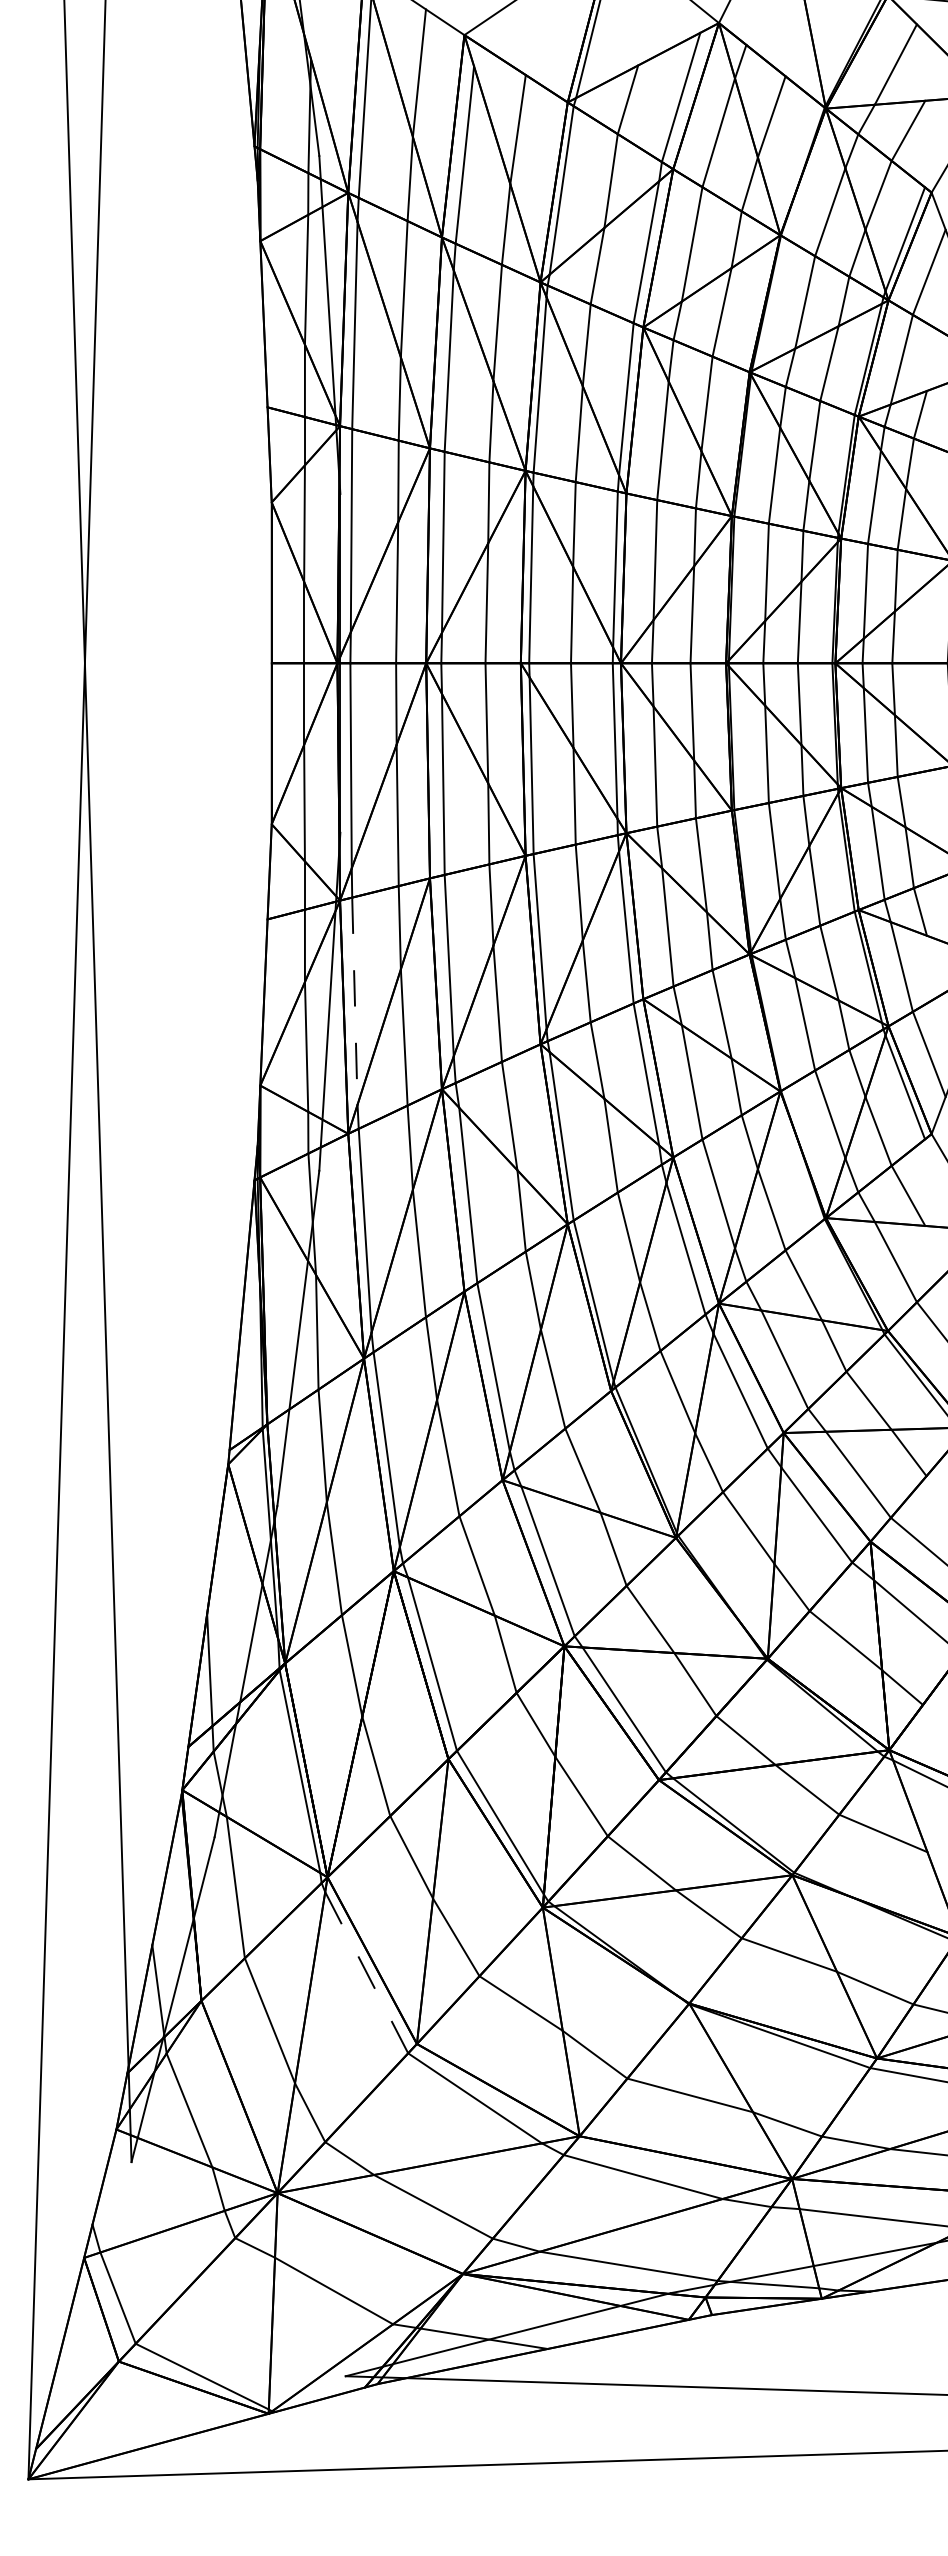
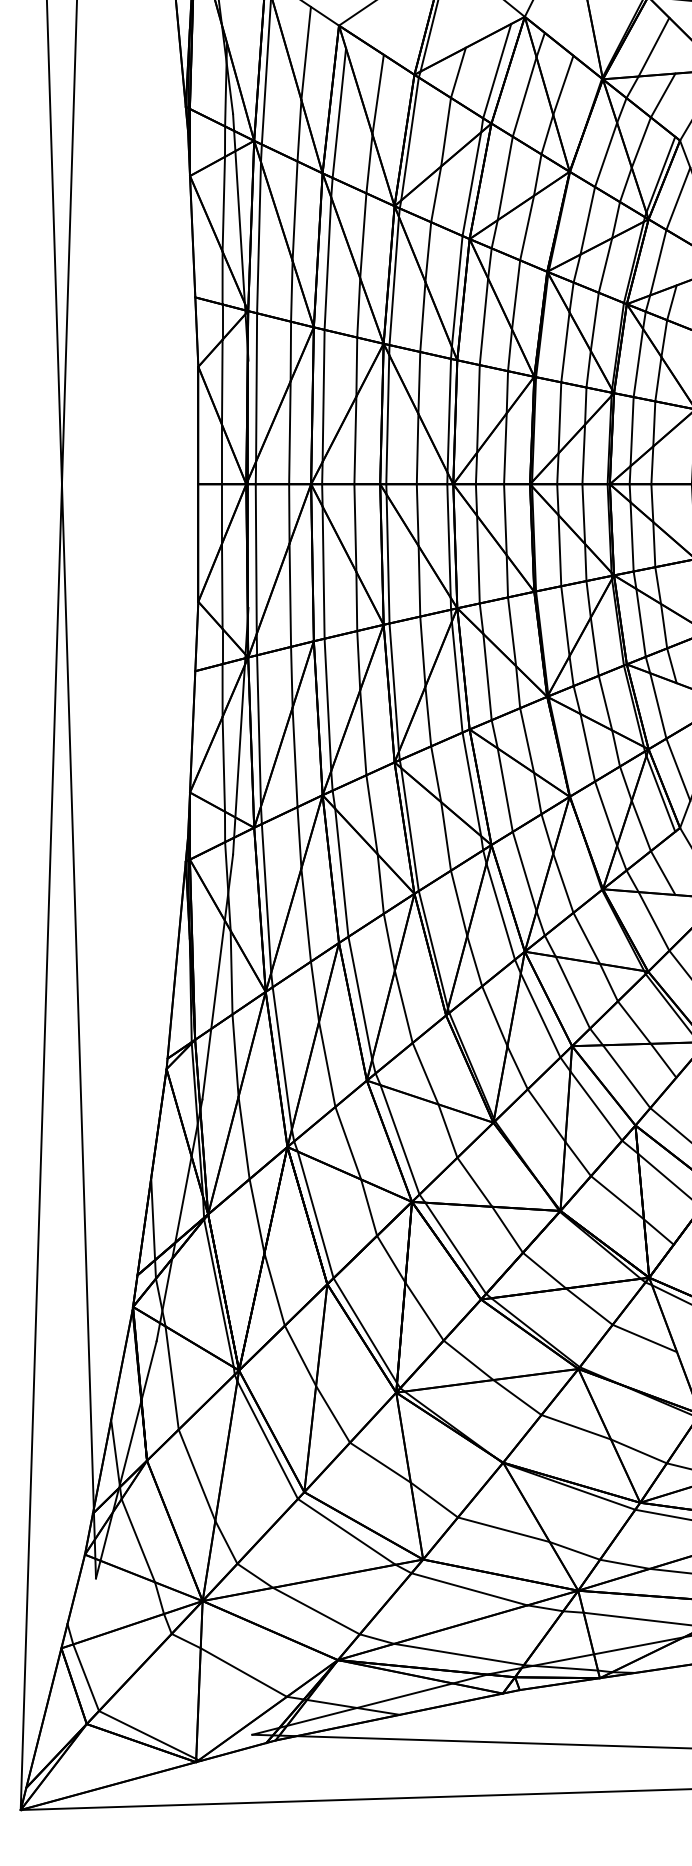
line: (355, 1000) -> (259, 730), dashed -> solid
line: (366, 1971) -> (267, 1439), dashed -> solid

